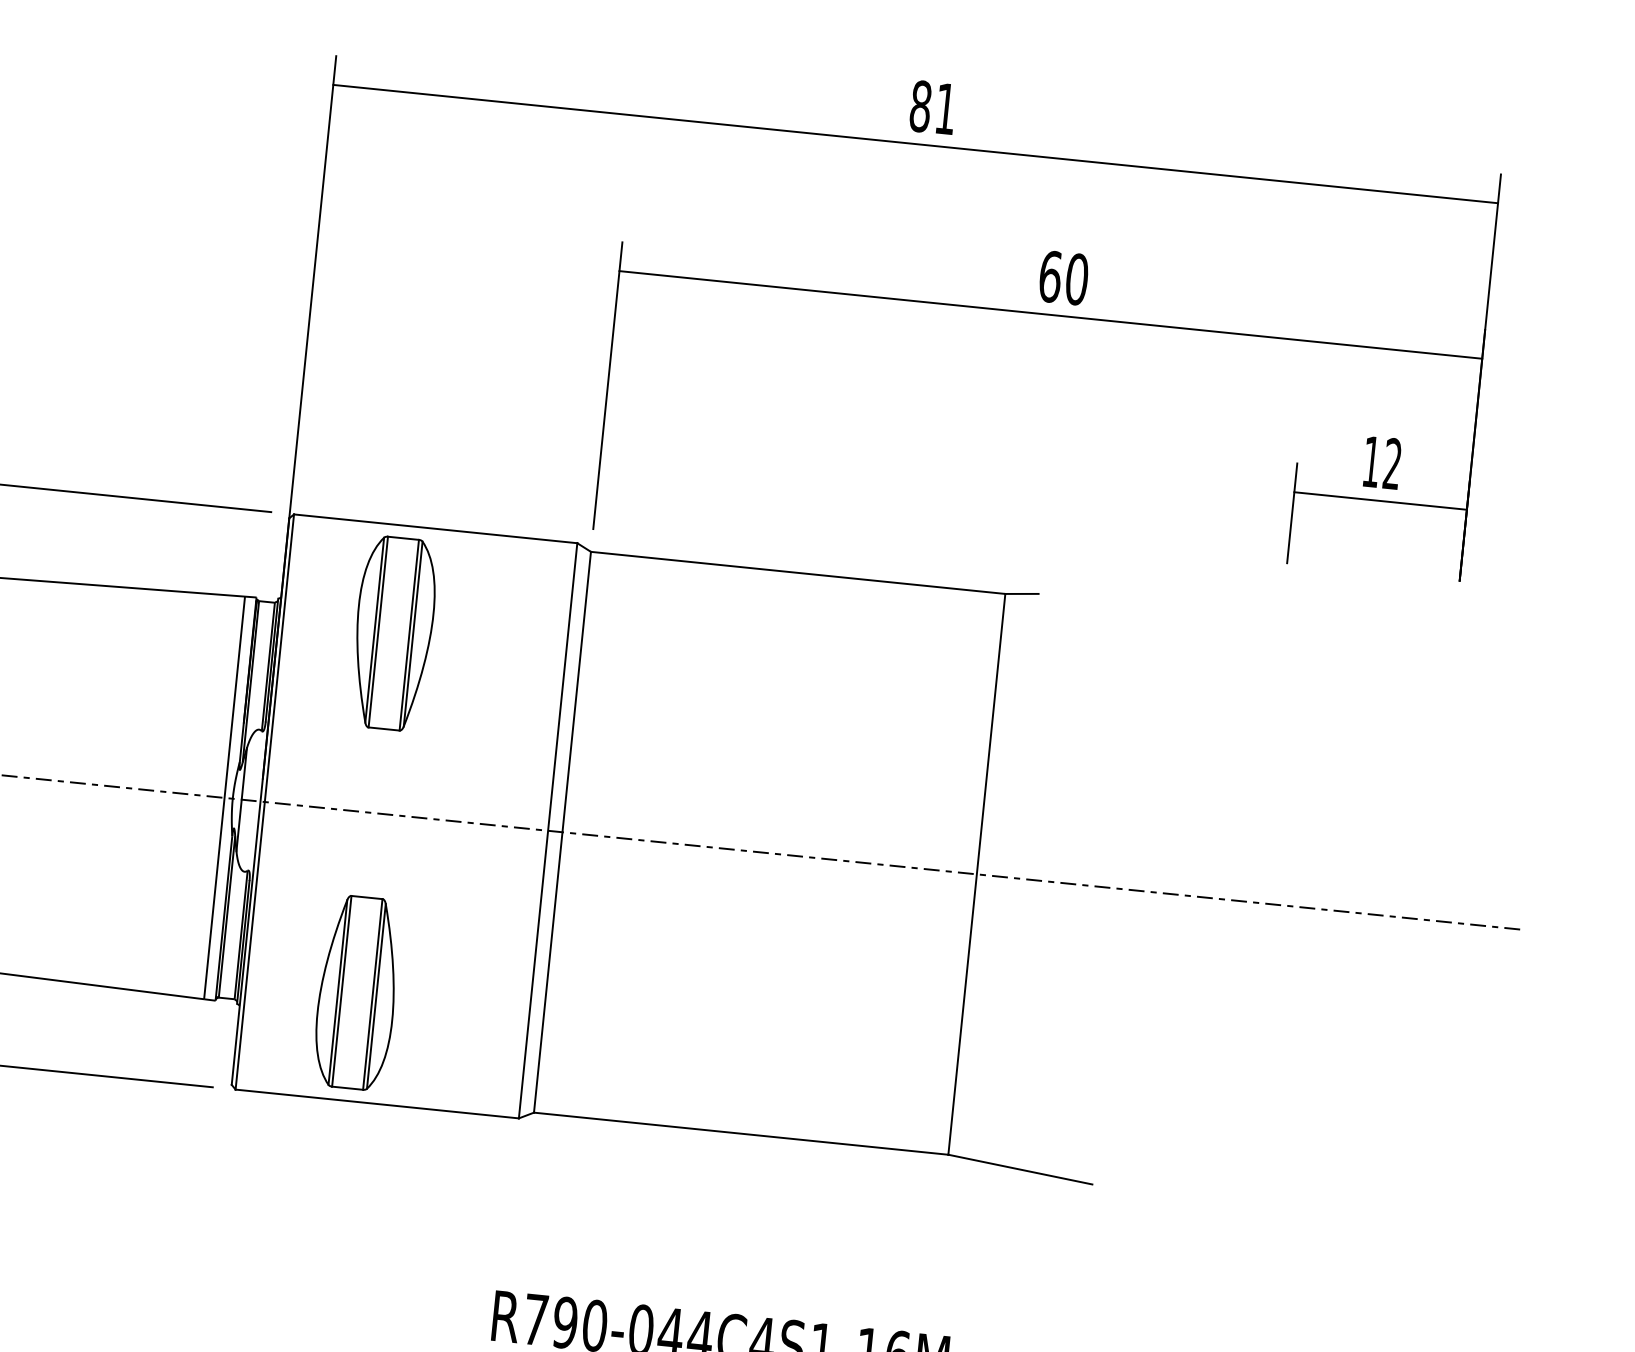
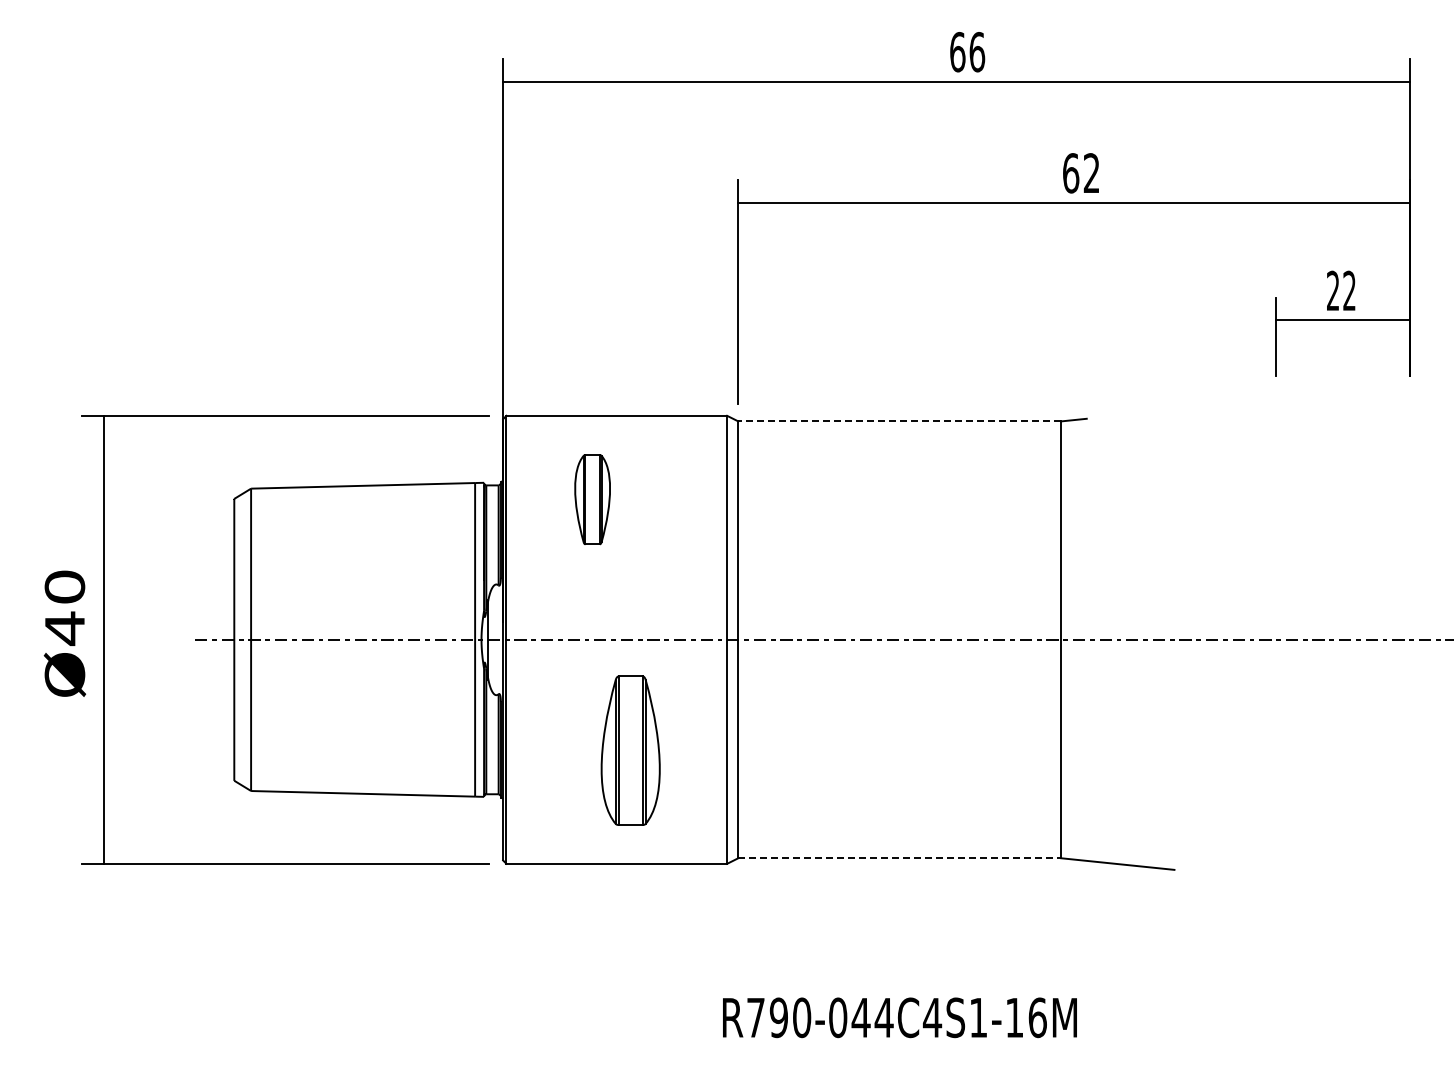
text: (933, 108) -> (967, 52), 81 -> 66
text: (1076, 279) -> (1091, 173), 60 -> 62
text: (1370, 461) -> (1332, 290), 12 -> 22
line: (797, 572) -> (899, 421), solid -> dashed
part: (393, 633) -> (592, 499), size x0.6
part: (357, 992) -> (630, 750), moved
line: (742, 1134) -> (900, 858), solid -> dashed

